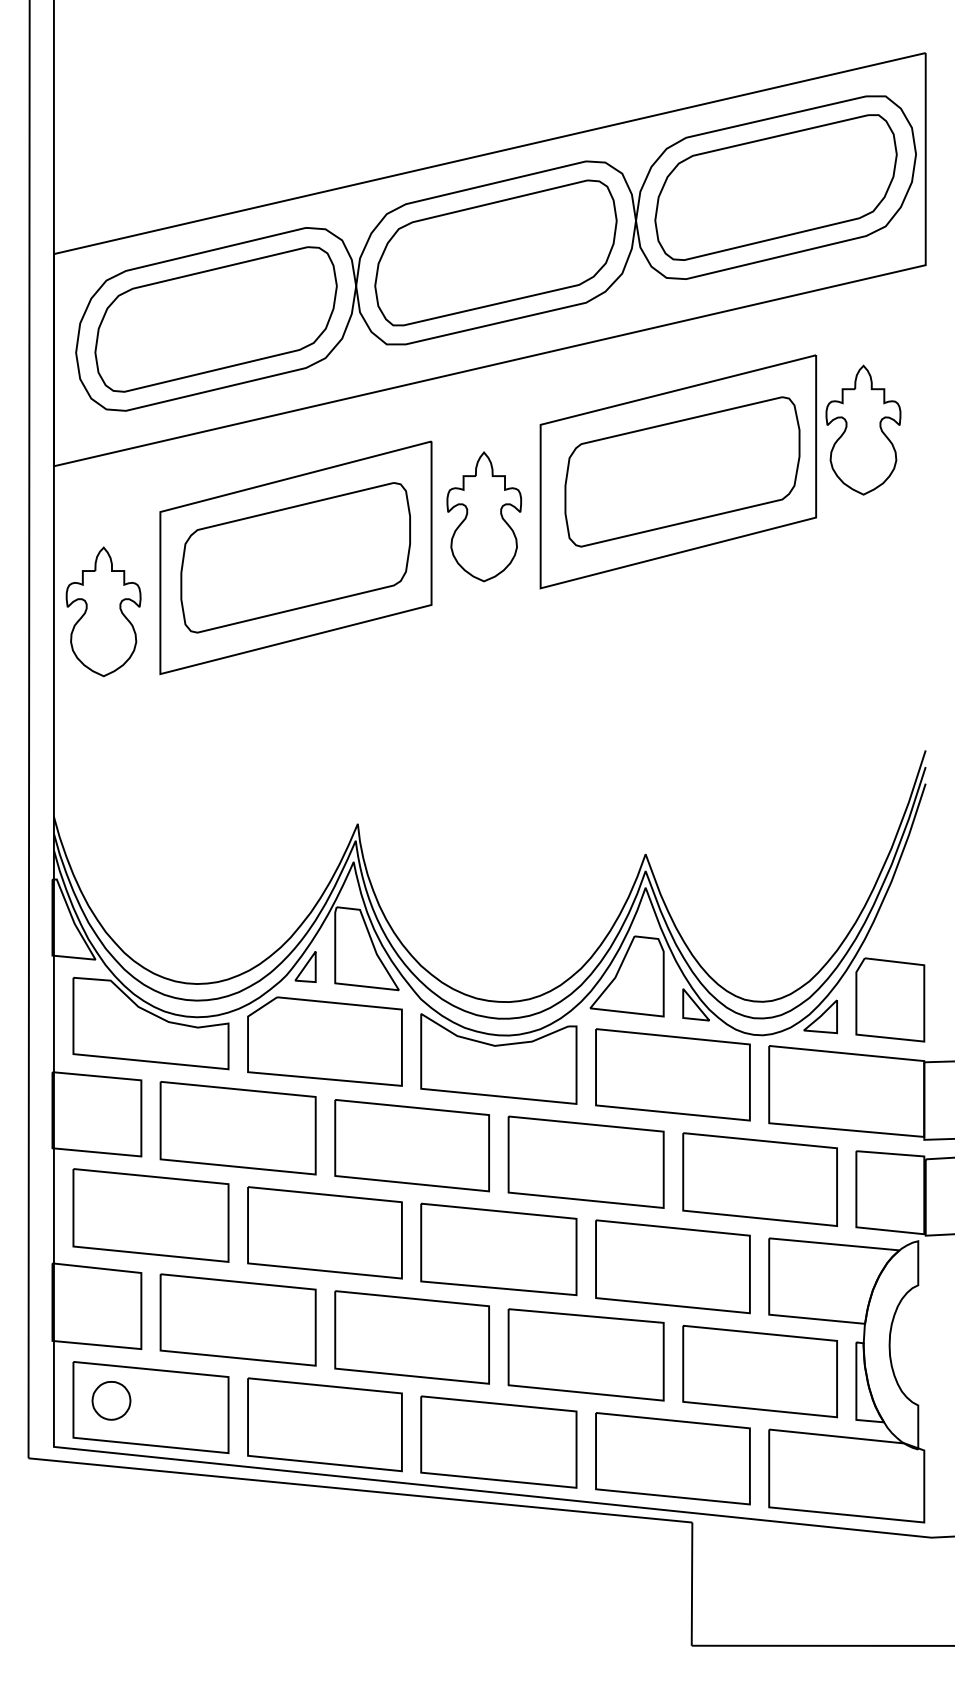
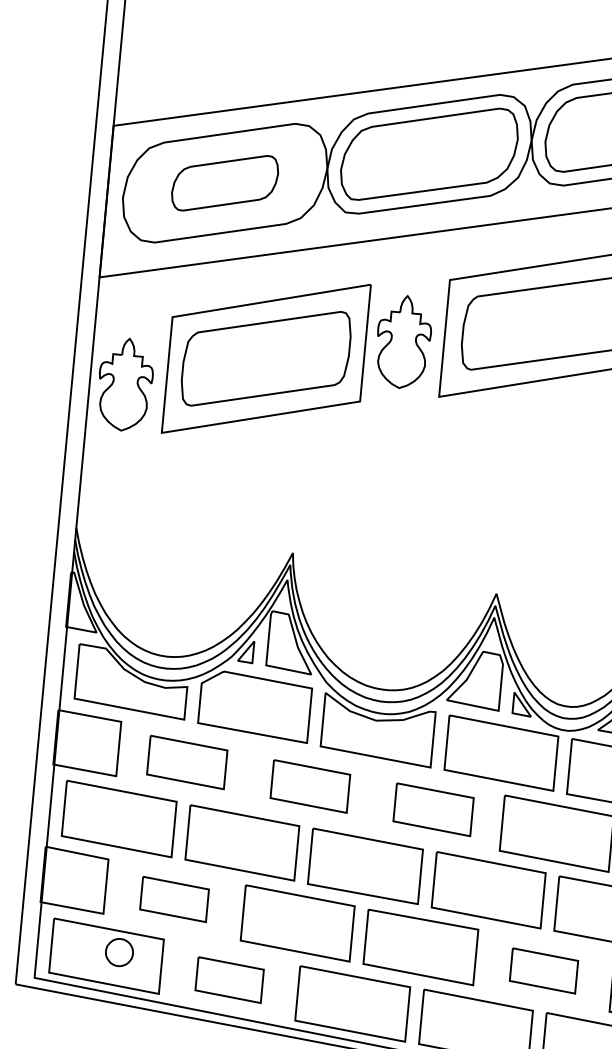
part: (215, 319) -> (224, 183), size x0.6
part: (237, 1128) -> (186, 762), size x0.7
part: (411, 1145) -> (309, 786), size x0.7
part: (585, 1161) -> (433, 809), size x0.7
part: (237, 1319) -> (174, 899), size x0.6
part: (759, 1371) -> (543, 970), size x0.6
part: (111, 1400) -> (119, 952), moved
part: (324, 1424) -> (229, 979), size x0.6

